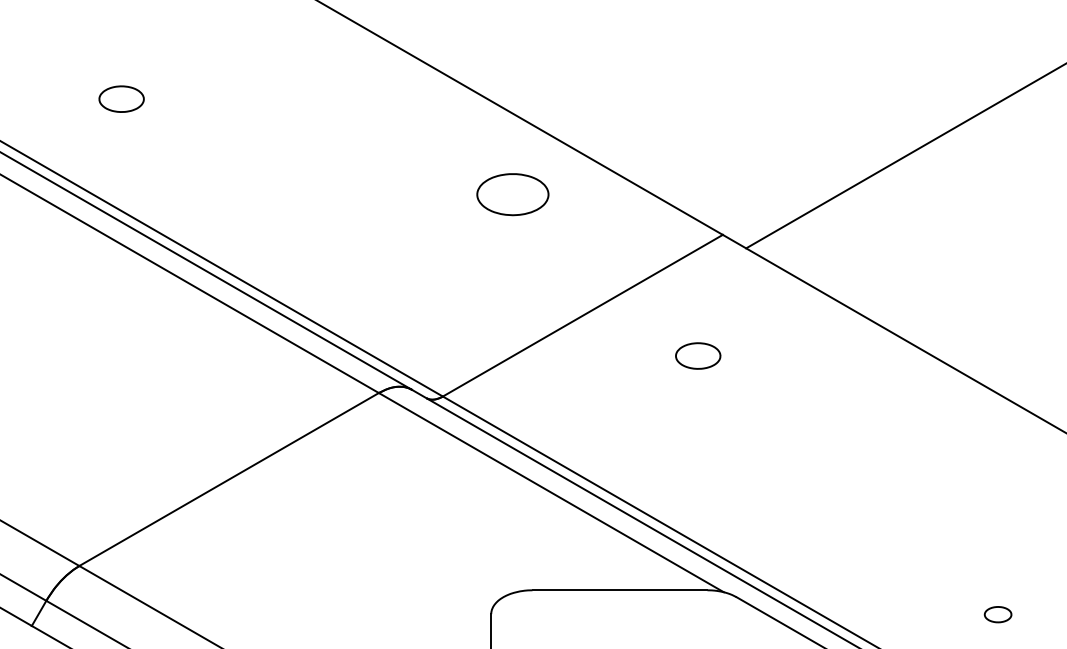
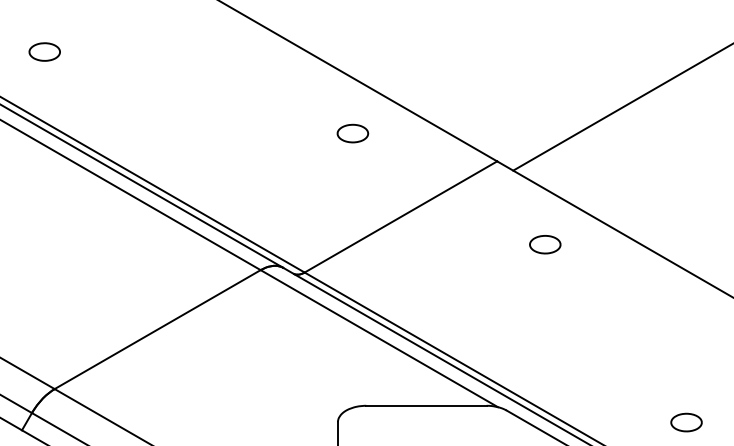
part: (121, 98) -> (44, 51), moved
part: (512, 194) -> (352, 133), size x0.62
part: (698, 355) -> (545, 244), moved
part: (998, 614) -> (686, 422), size x1.67

